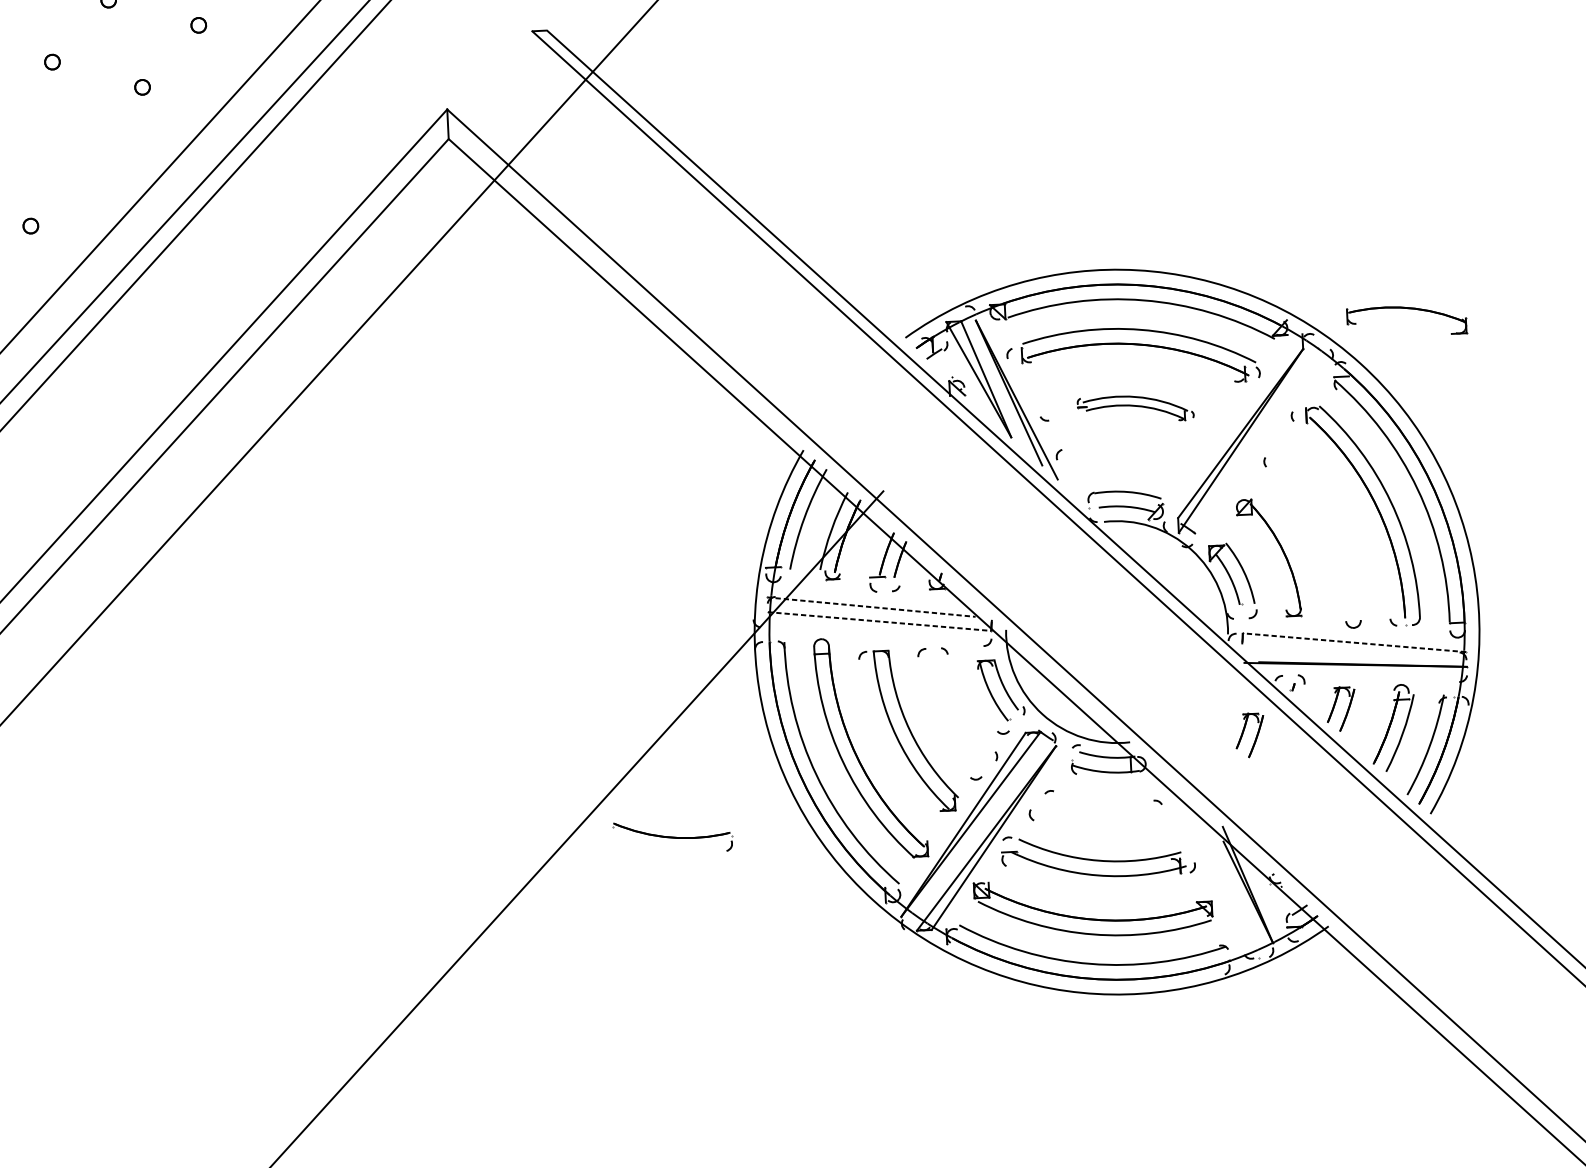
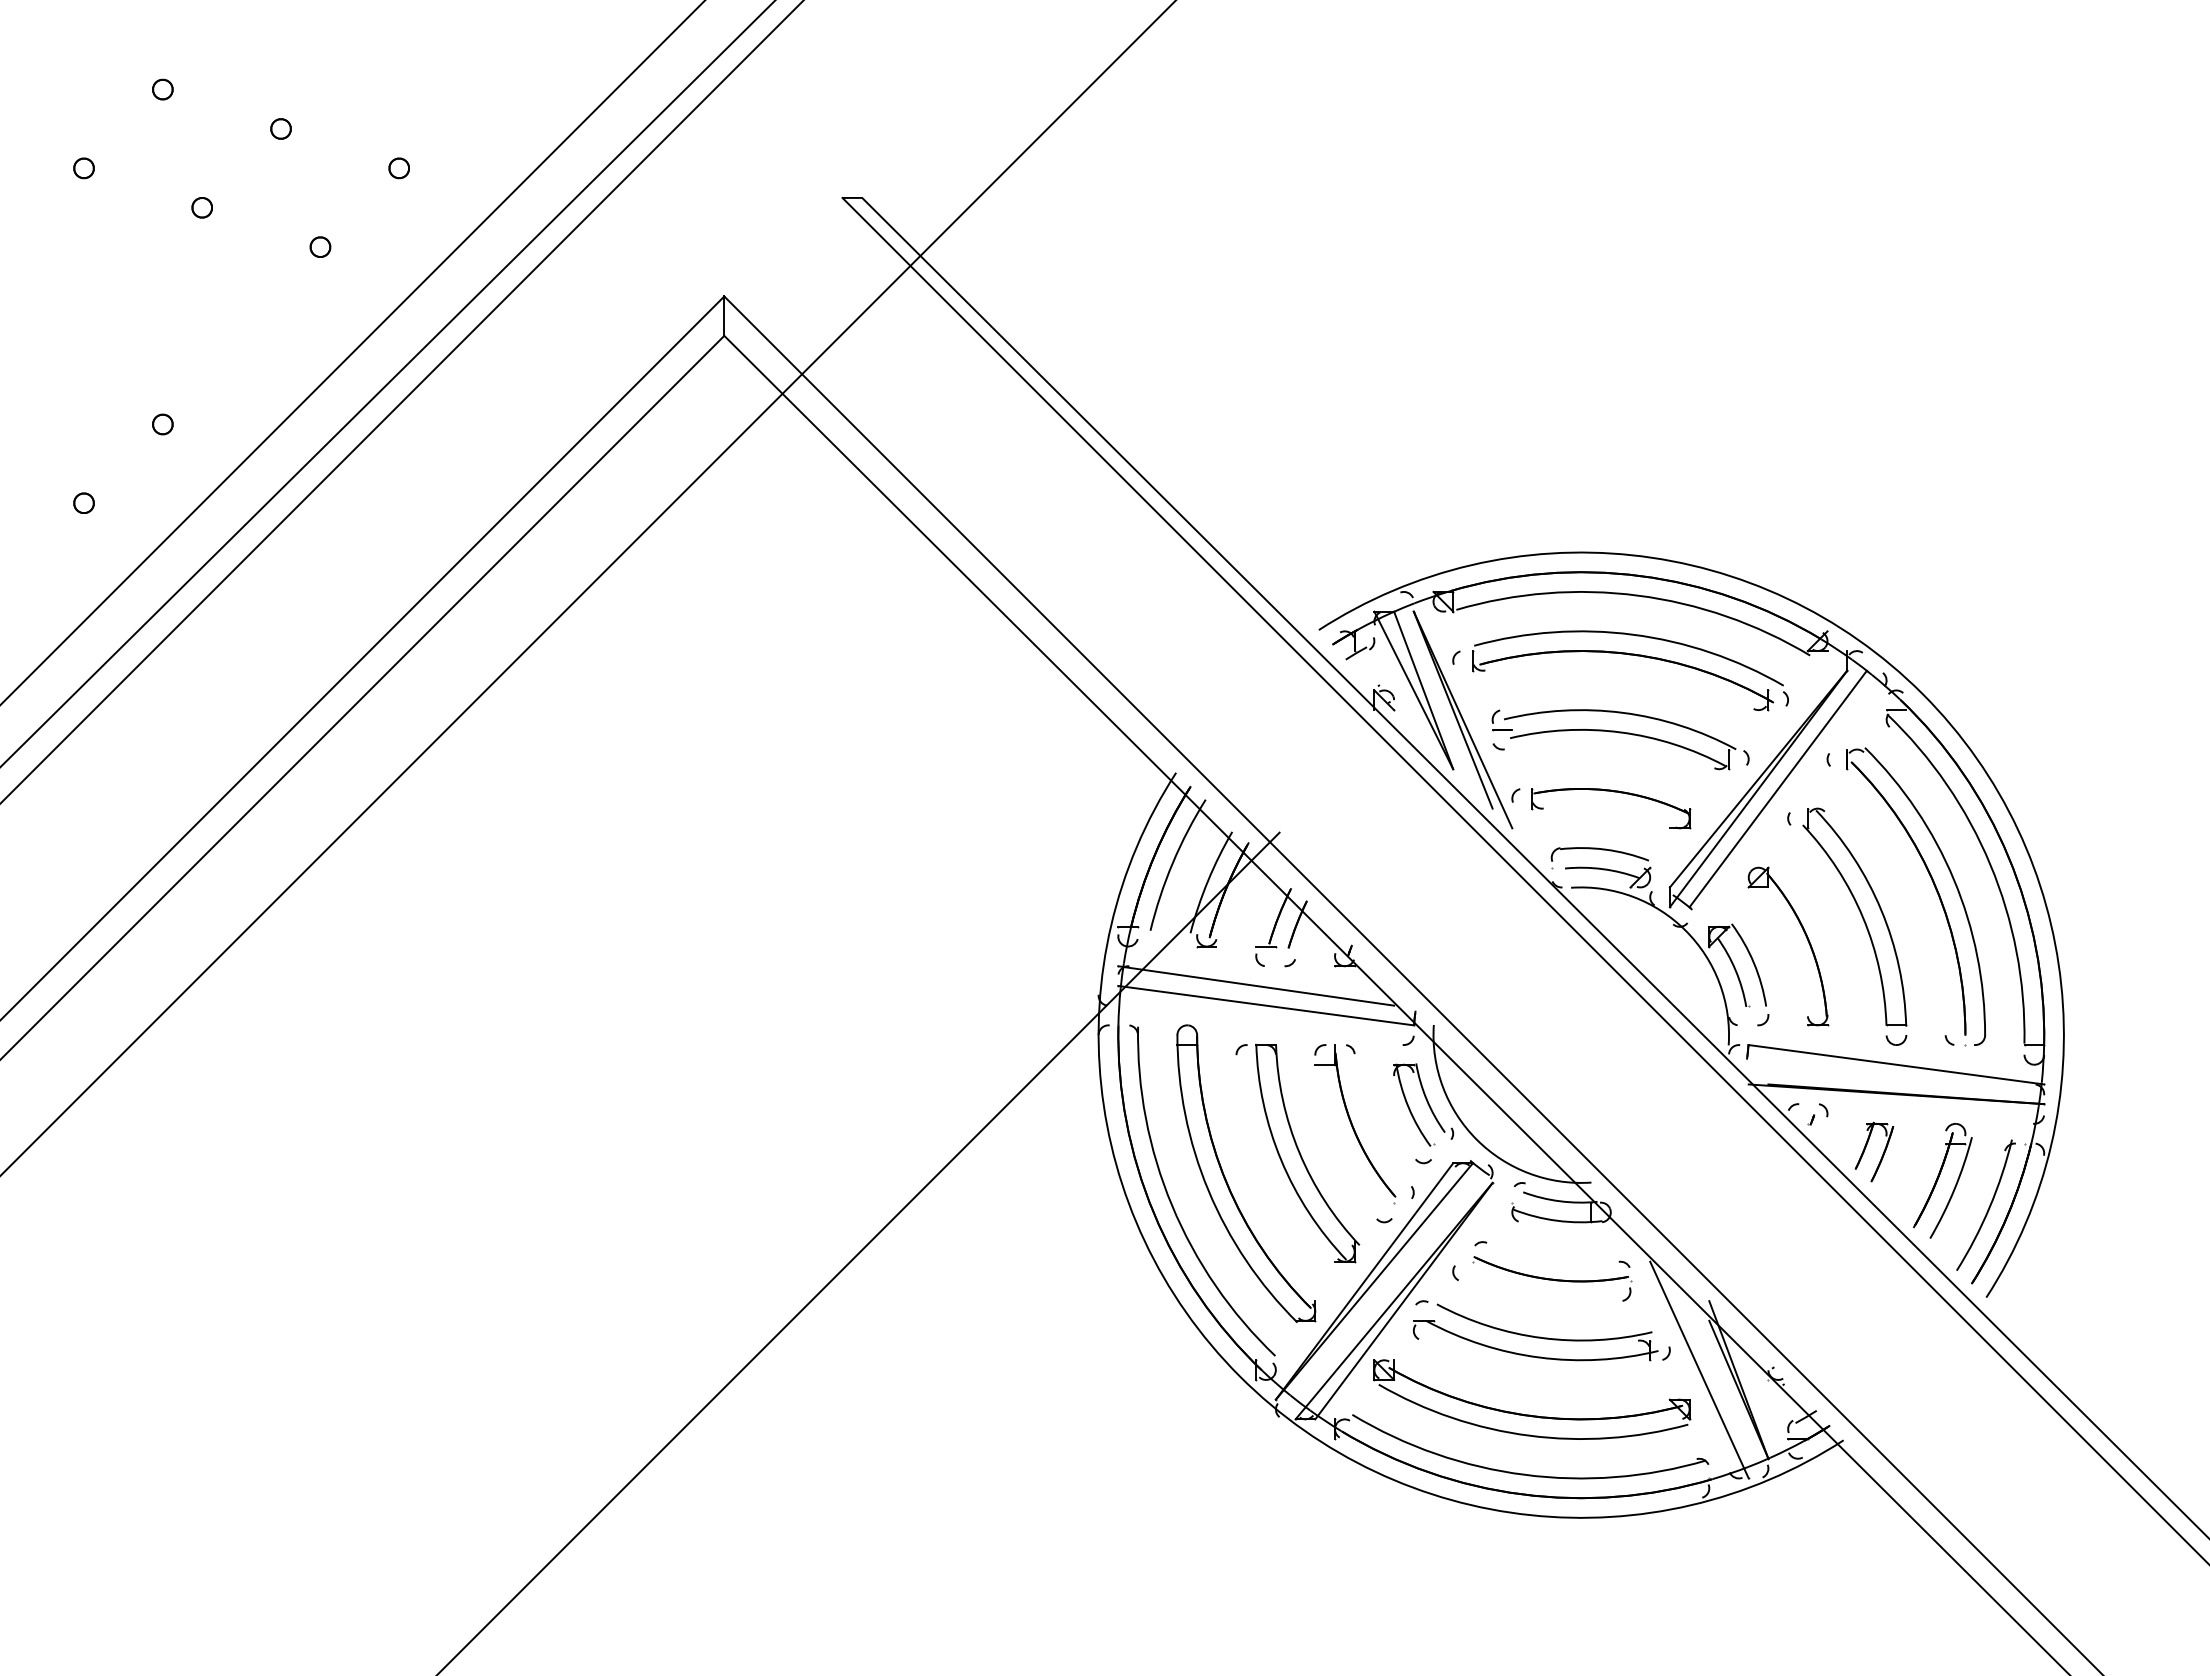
part: (1408, 309) -> (1613, 792), moved
part: (1135, 408) -> (1620, 739), size x1.67
line: (1255, 439) -> (1777, 788), added
part: (1322, 531) -> (1860, 914), added
line: (871, 607) -> (1256, 986), dashed -> solid
line: (879, 621) -> (1266, 1005), dashed -> solid
line: (1353, 642) -> (1895, 1064), dashed -> solid
part: (951, 707) -> (1355, 1124), added
part: (1256, 736) -> (1759, 1182), removed
part: (673, 836) -> (1552, 1278), moved
line: (1218, 878) -> (1699, 1369), added

